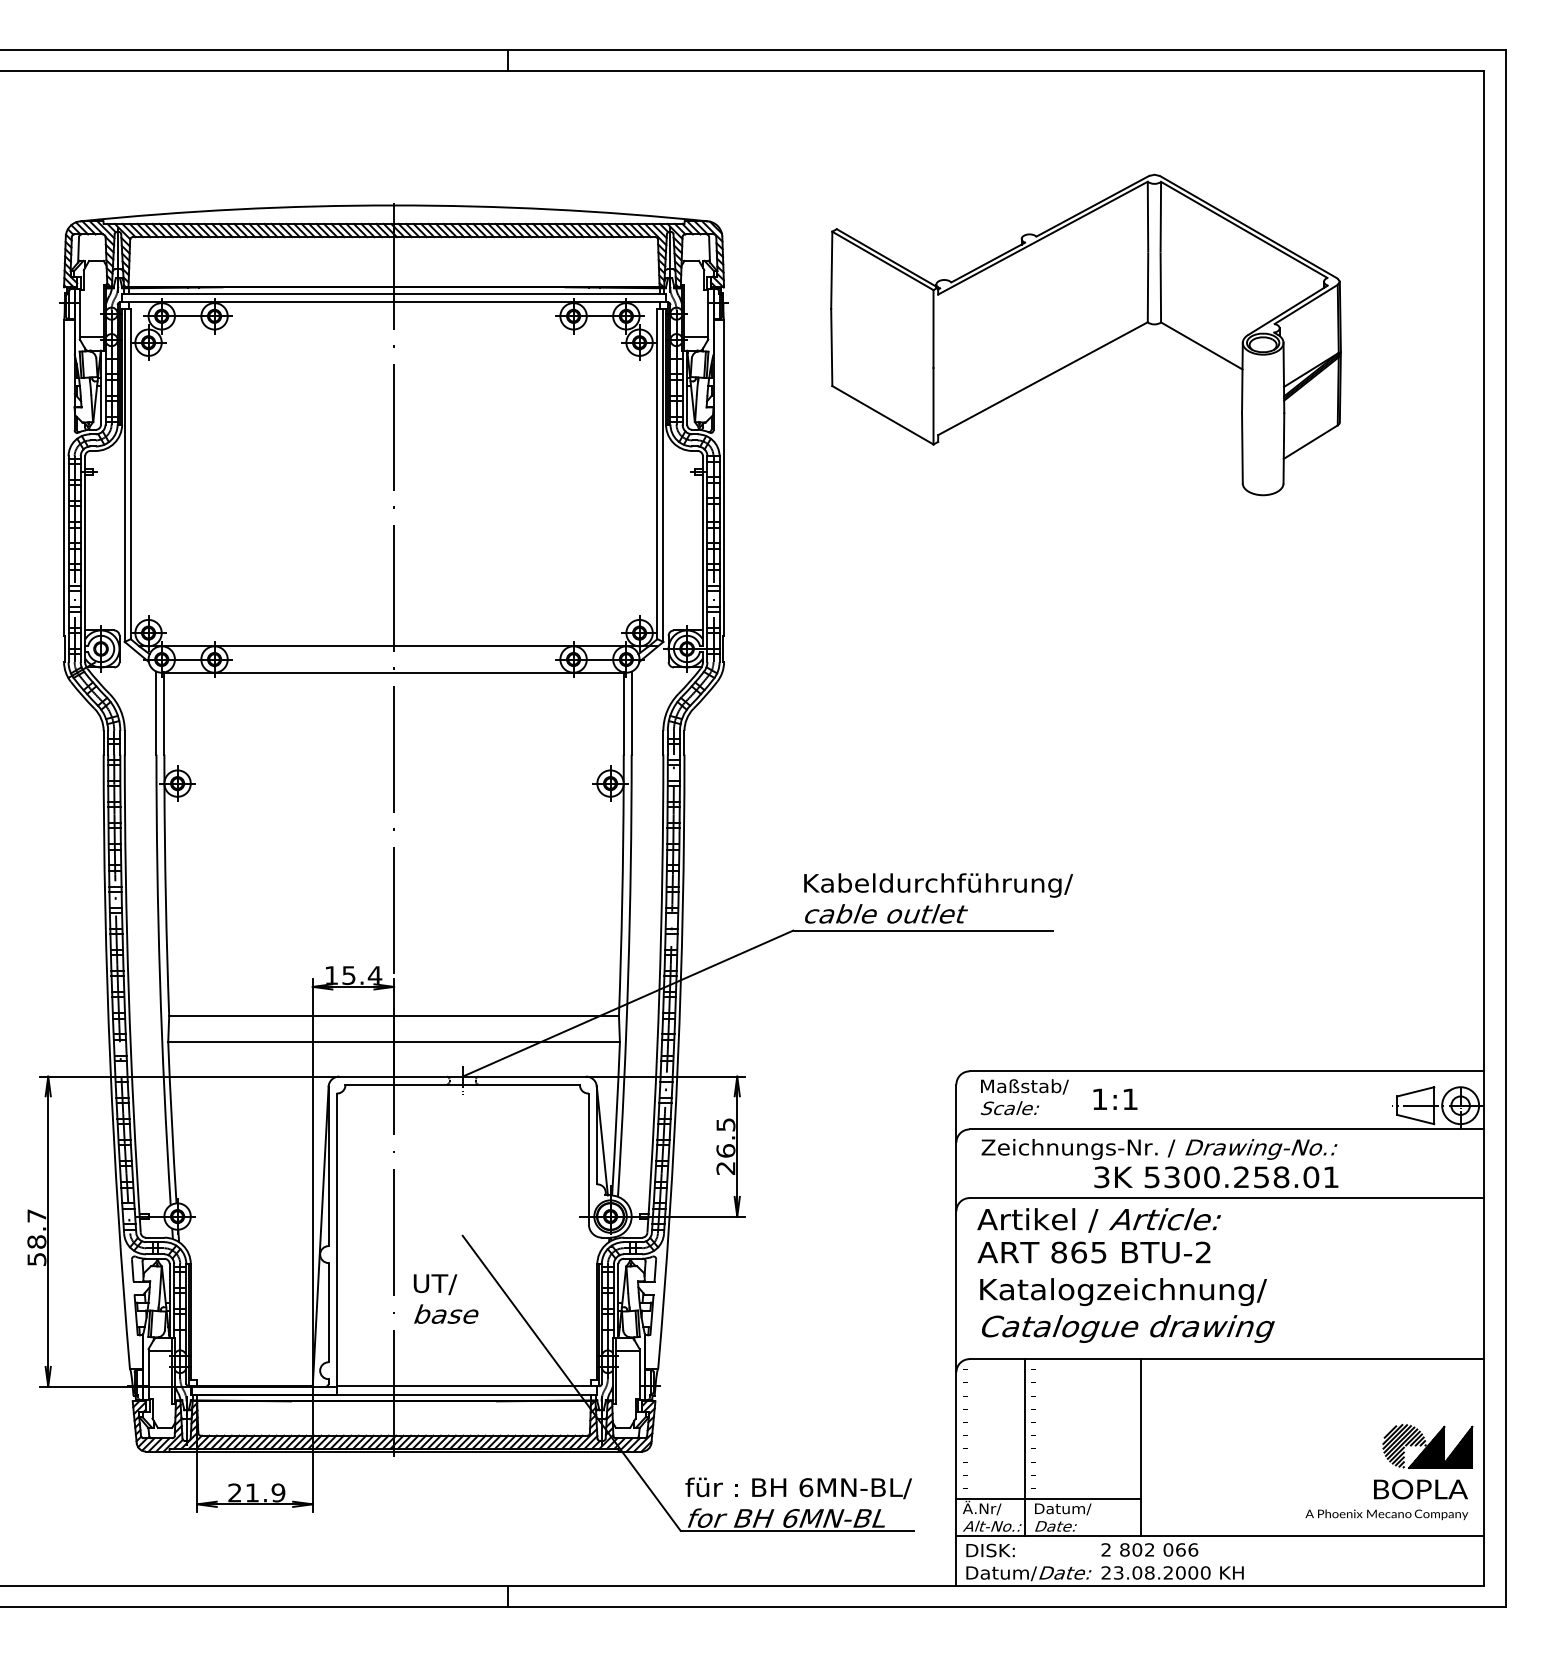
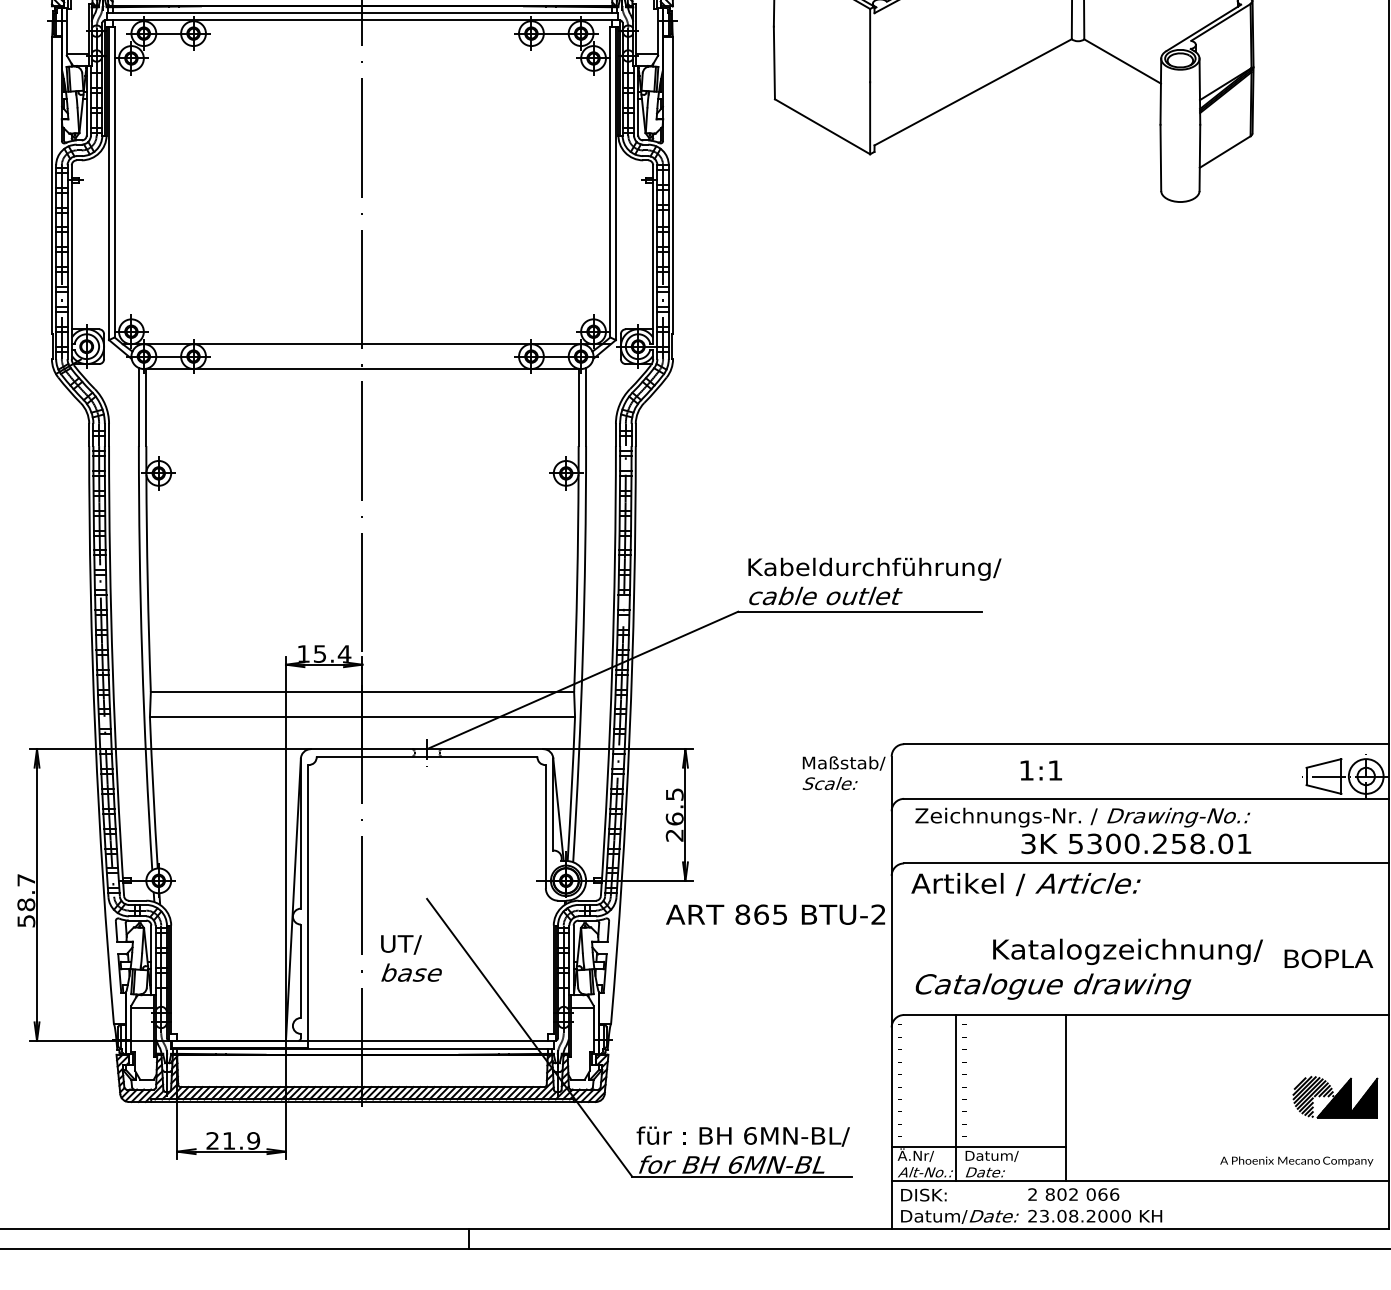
text: (1024, 1097) -> (843, 773), moved
text: (1093, 1252) -> (775, 914), moved
text: (1123, 1291) -> (1128, 951), moved
text: (1420, 1489) -> (1328, 958), moved

